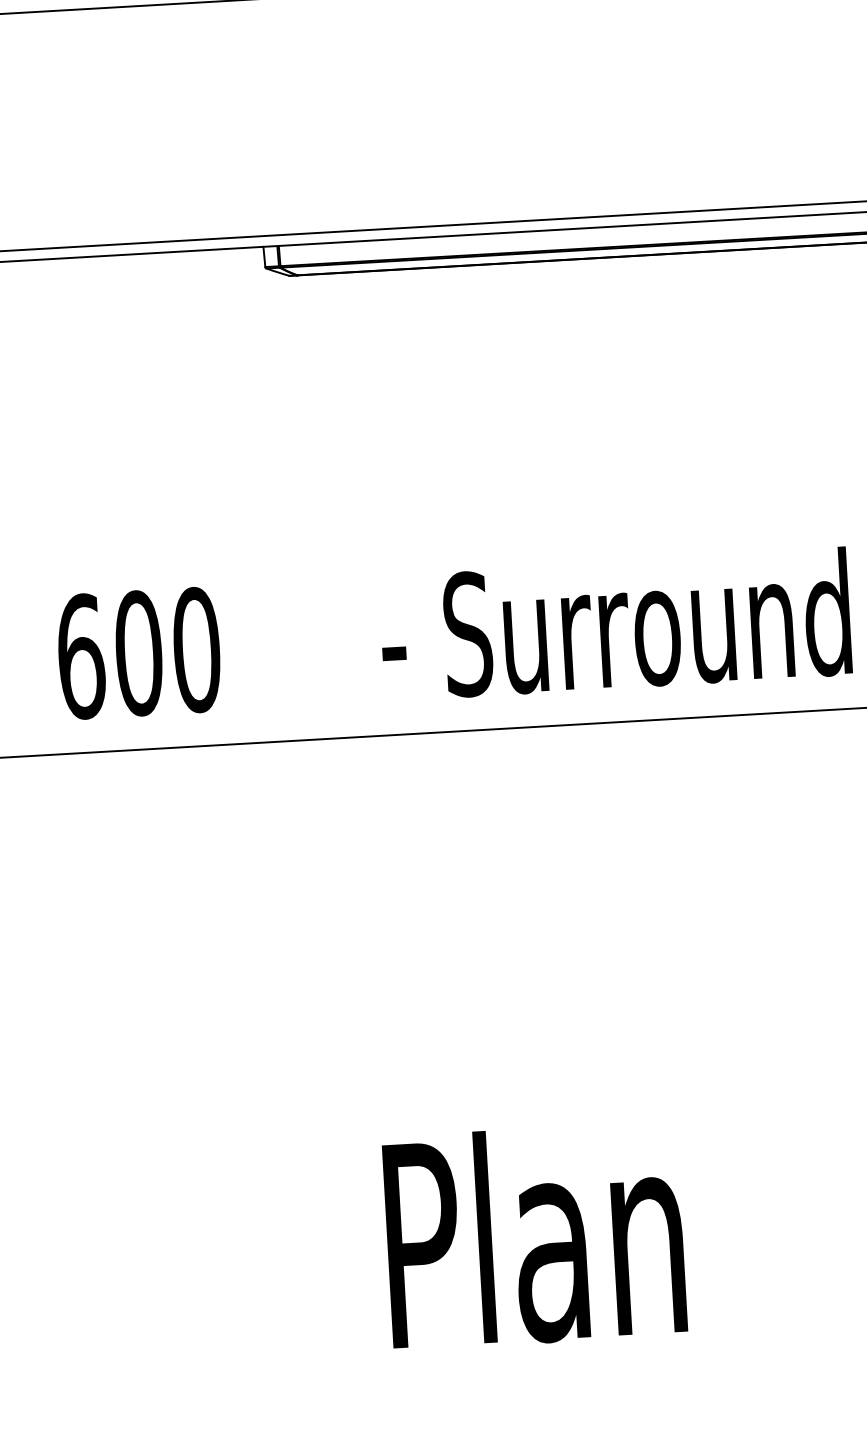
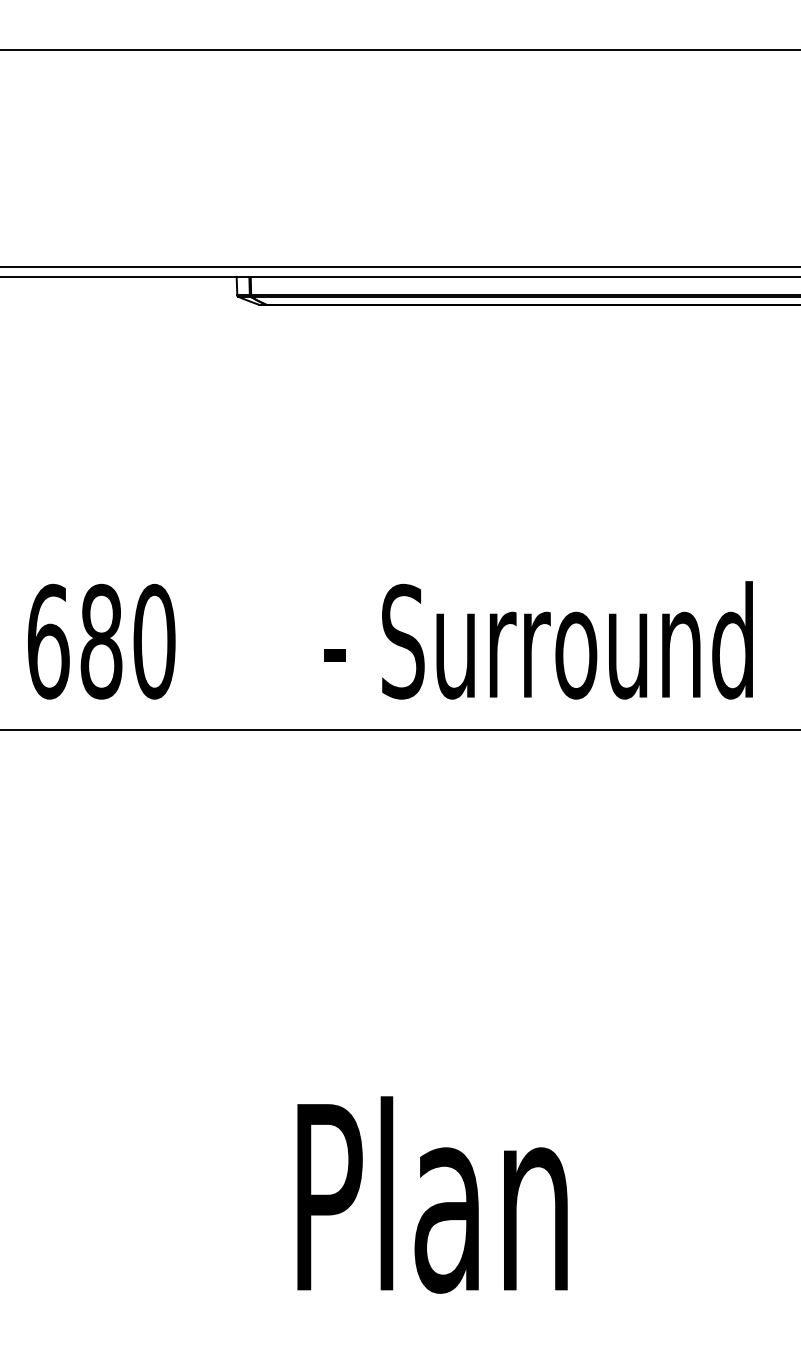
text: (138, 653) -> (101, 641), 600 -> 680

